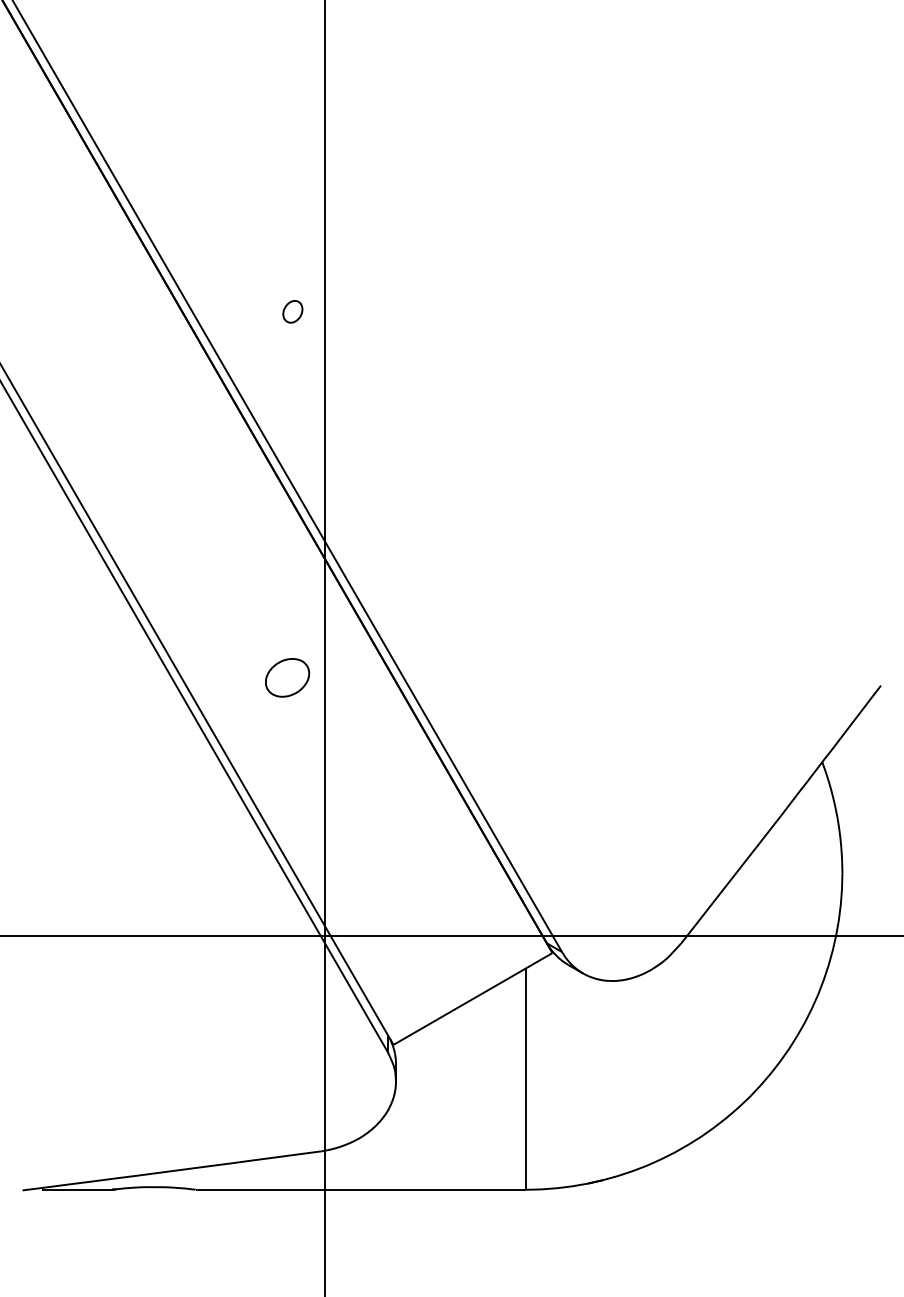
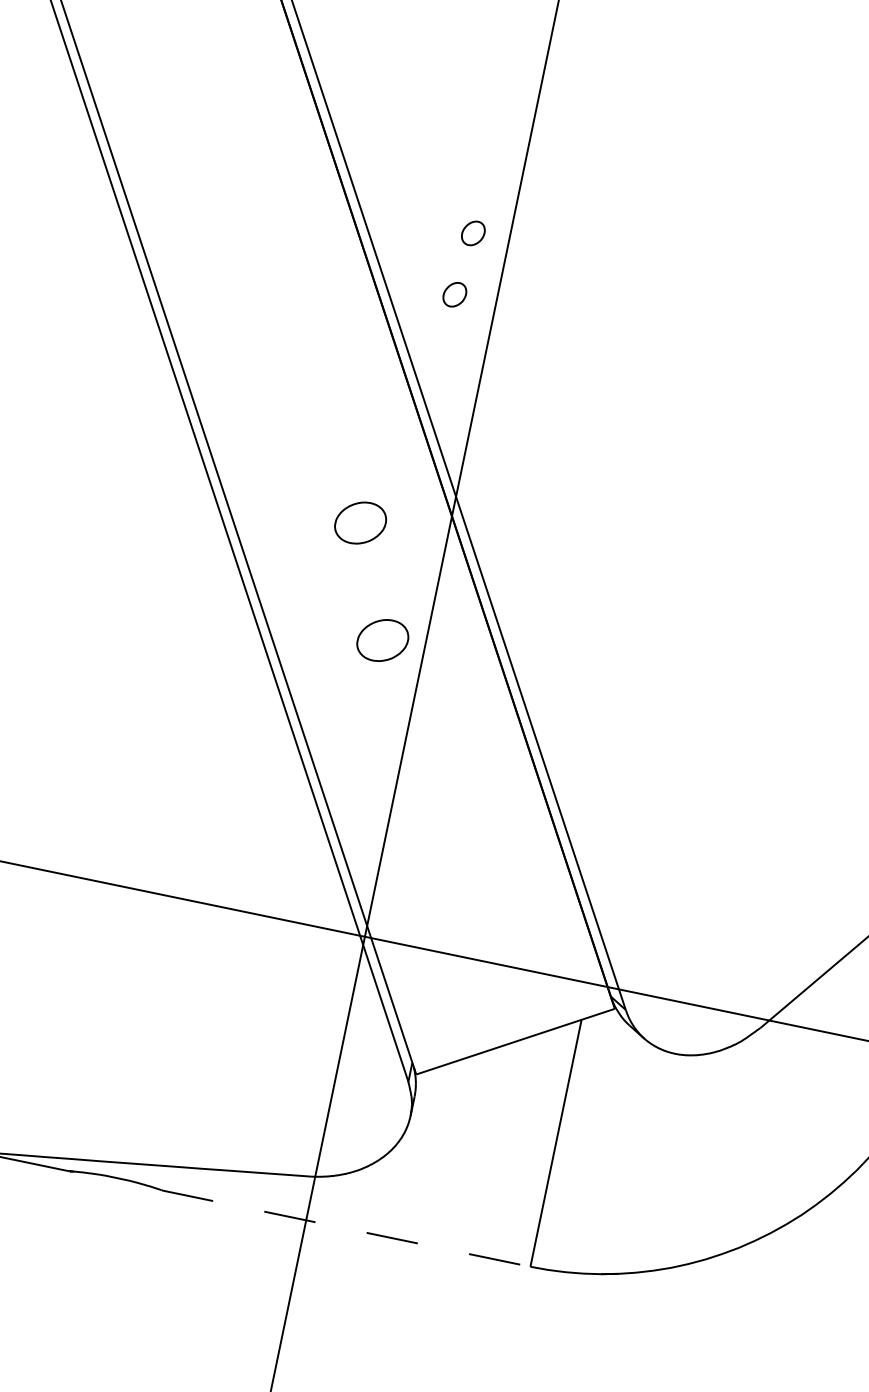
part: (287, 367) -> (454, 294), added
part: (247, 580) -> (360, 522), added
line: (361, 1189) -> (347, 1228), solid -> dashed

